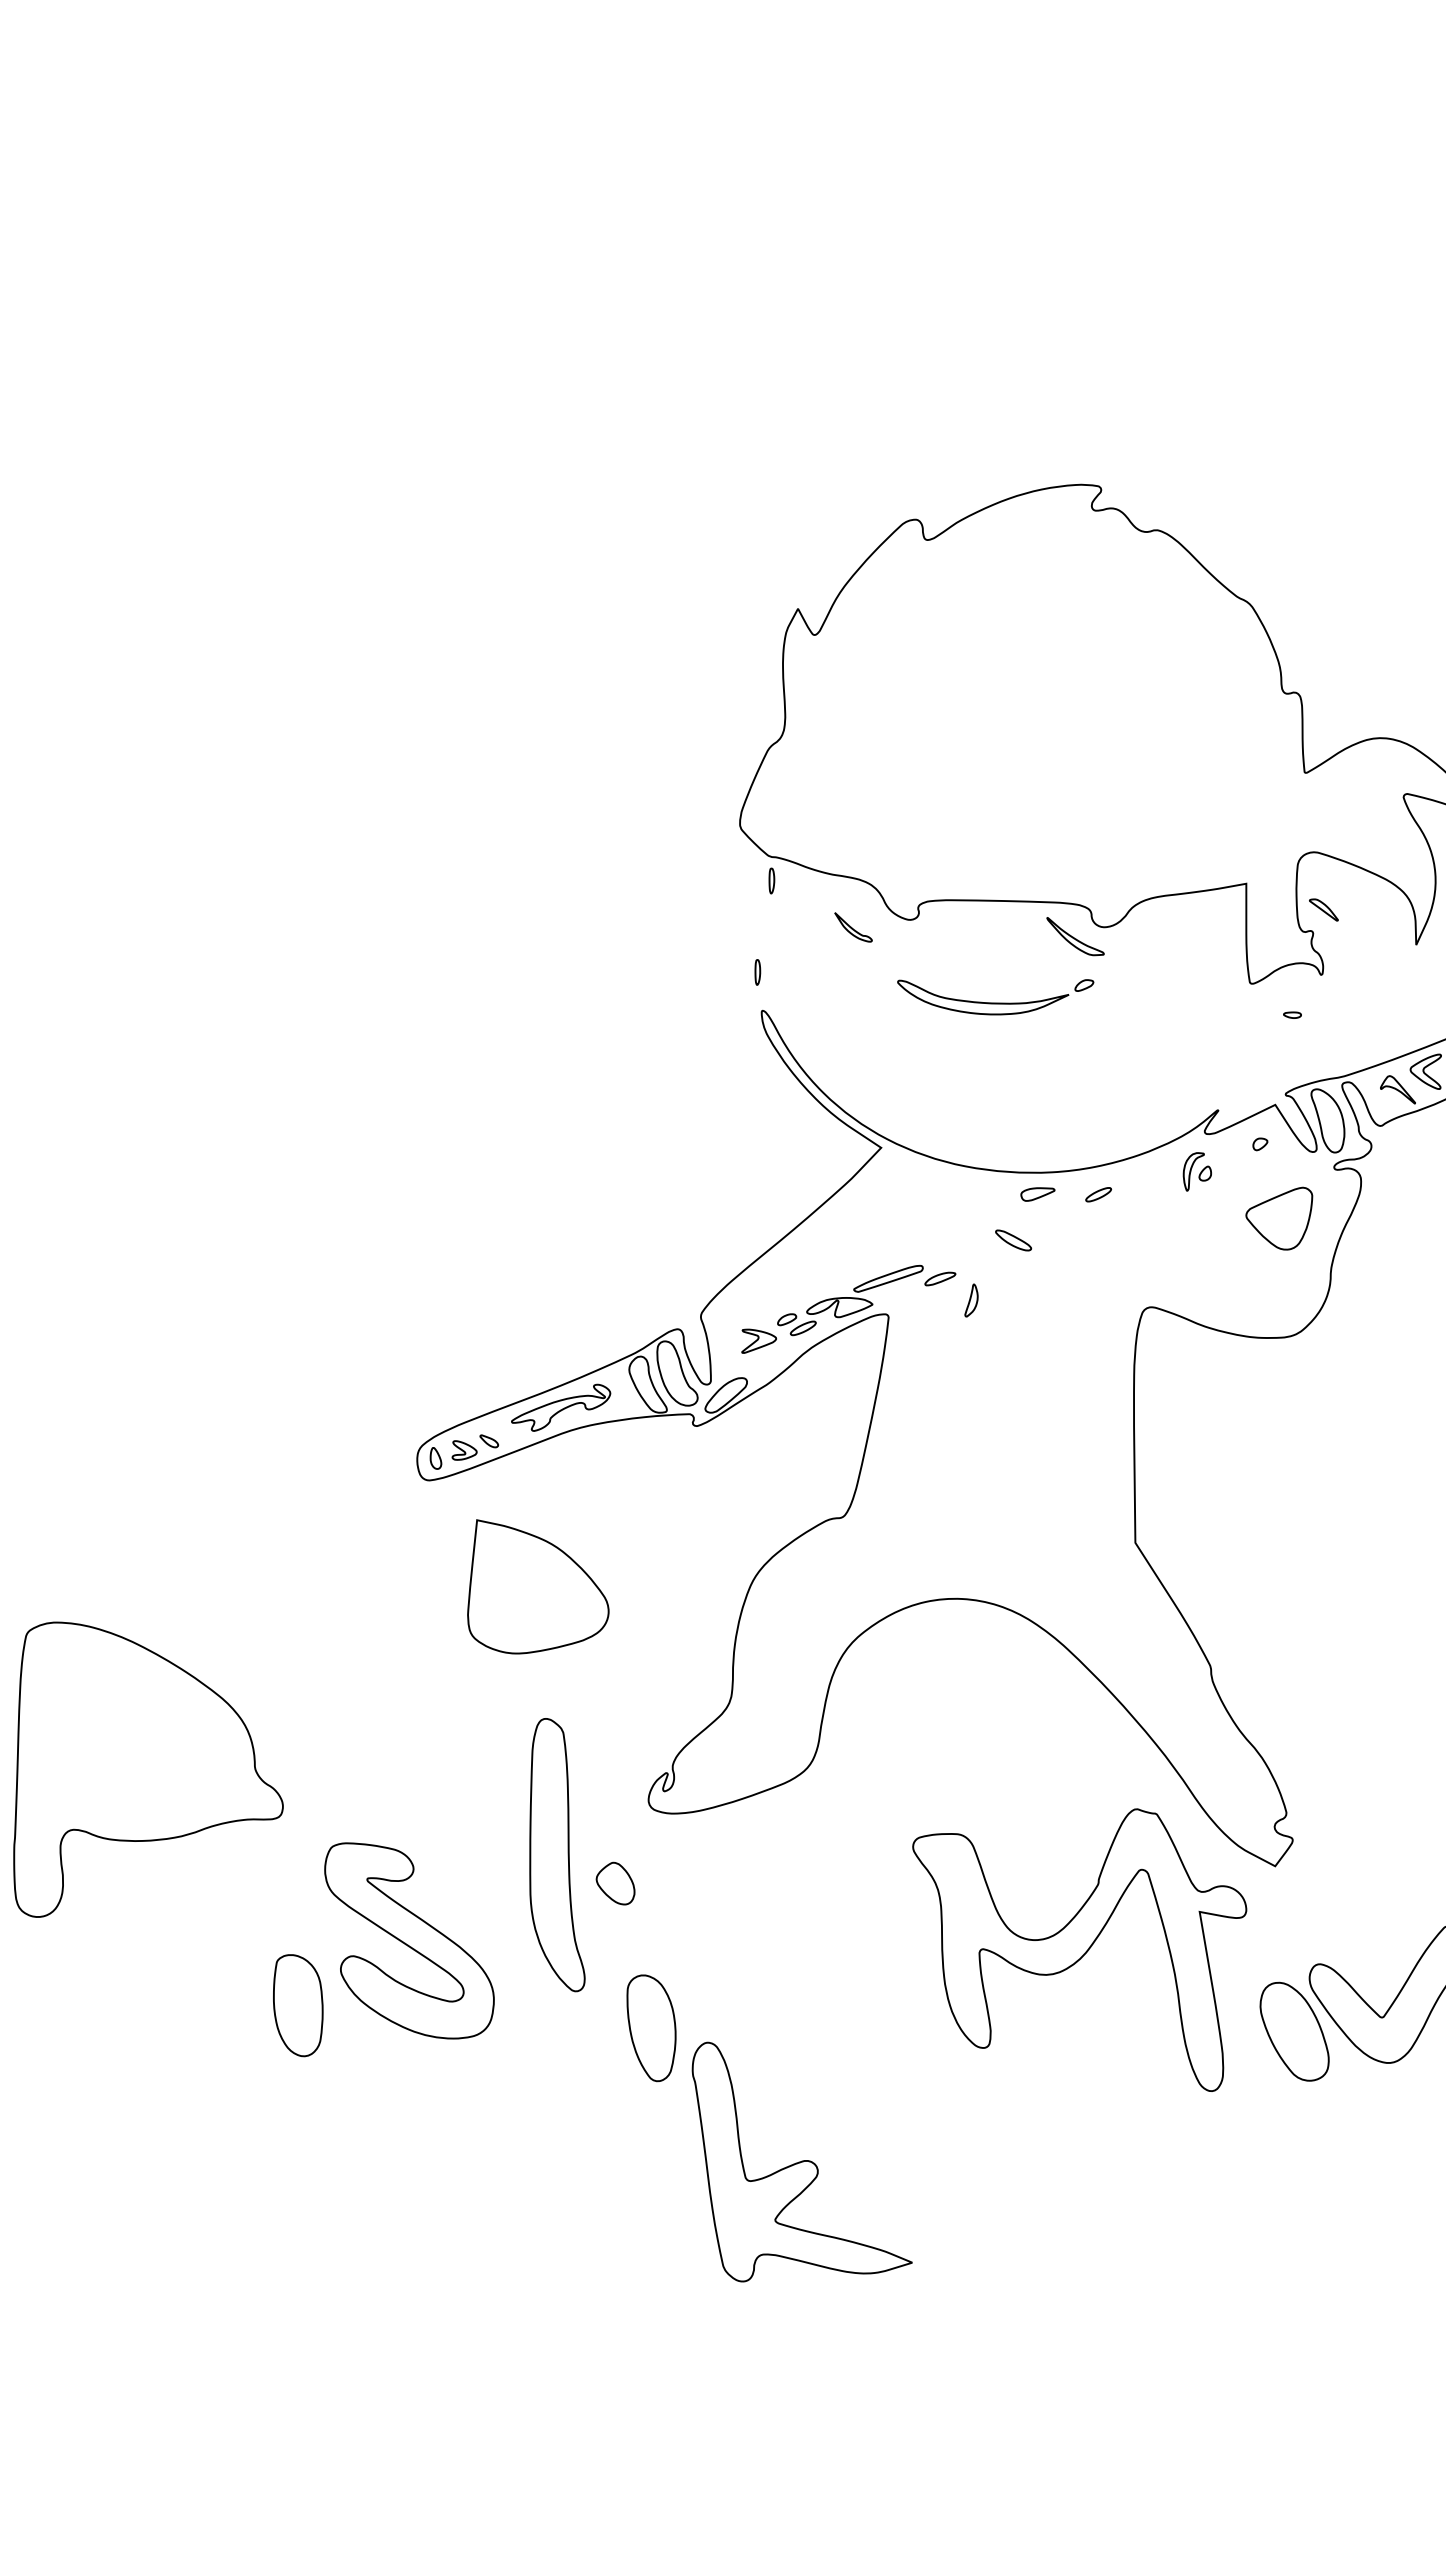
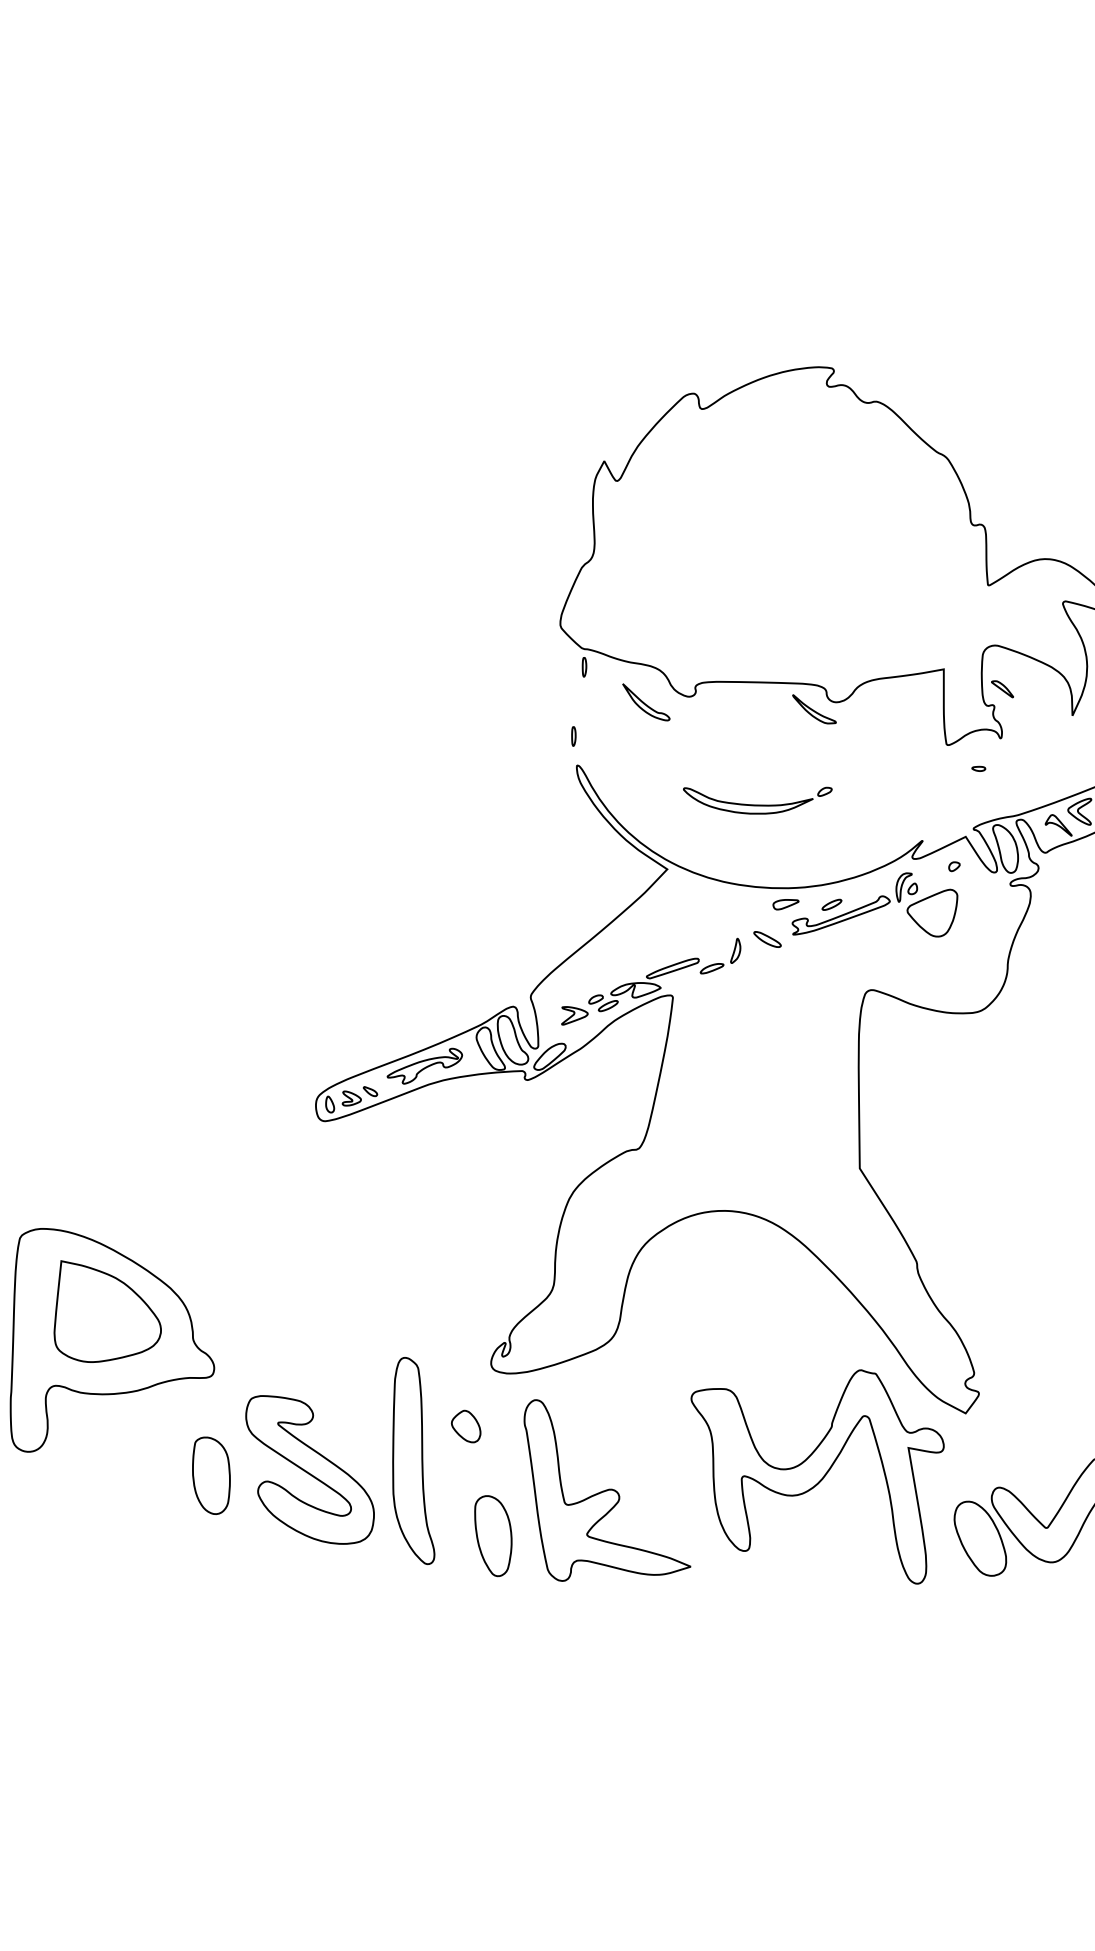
part: (853, 927) -> (646, 702), size x1.67
part: (995, 997) -> (757, 800), moved
part: (1110, 1208) -> (840, 915), added
part: (1279, 1218) -> (932, 913), moved
part: (971, 1300) -> (735, 950), moved
part: (538, 1586) -> (107, 1311), moved
part: (557, 1855) -> (413, 1461), moved
part: (298, 2005) -> (211, 1475), moved
part: (801, 2161) -> (606, 1490), moved

